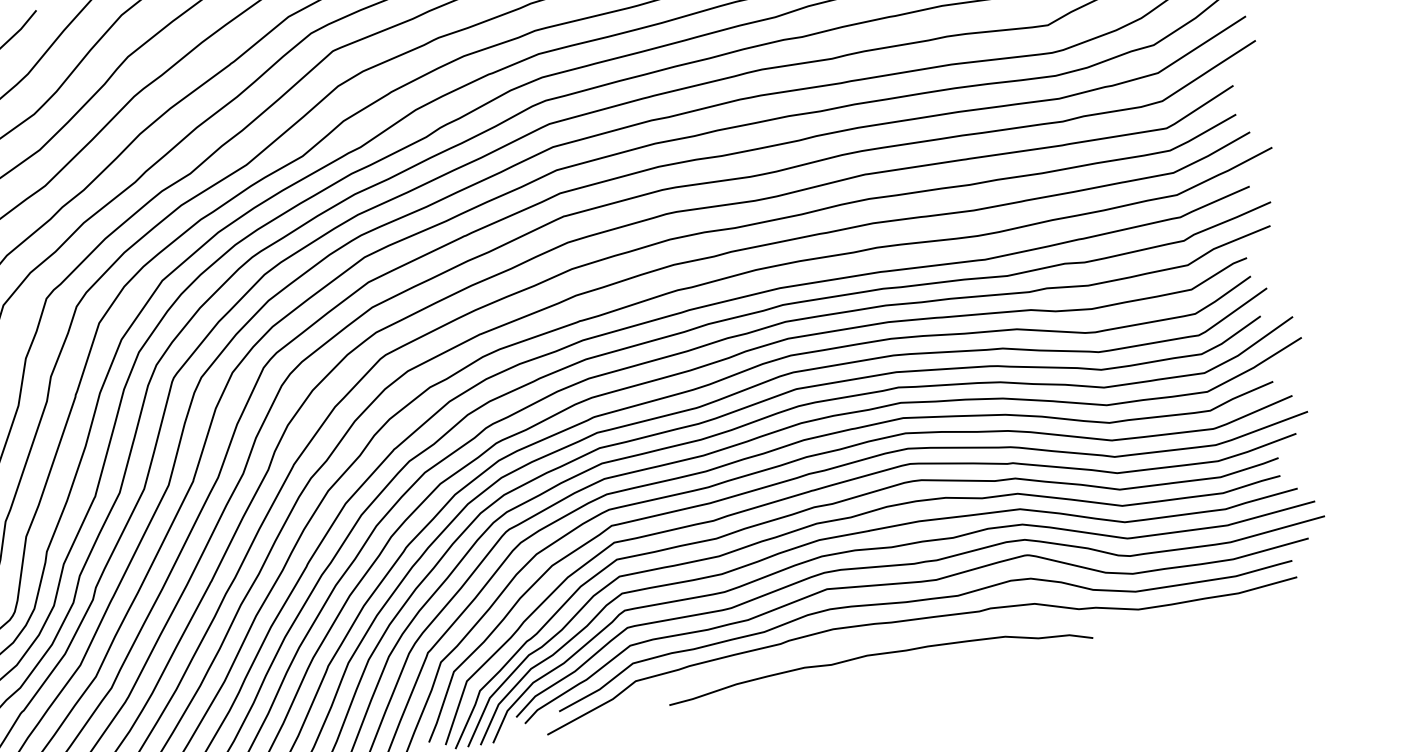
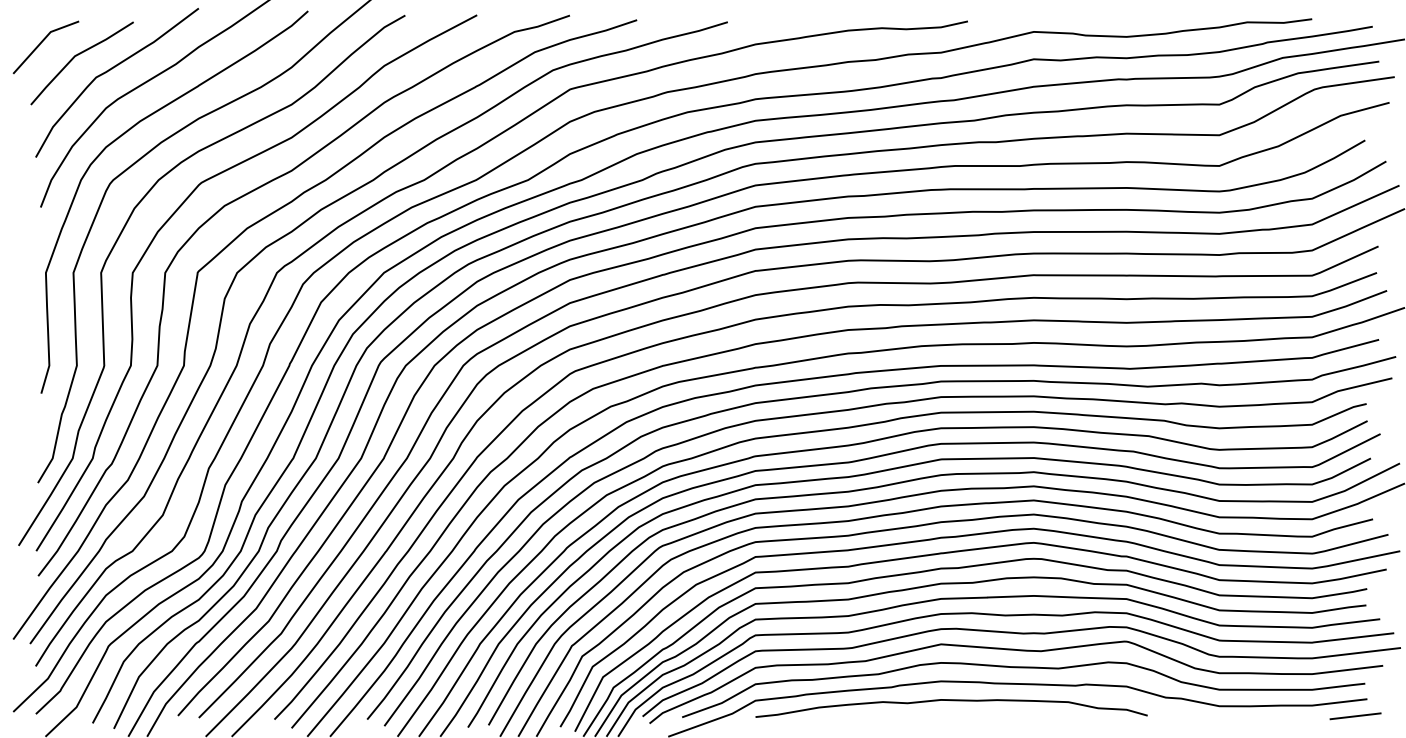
line: (1287, 597) -> (1355, 716), added
curve: (878, 655) -> (951, 701), moved

